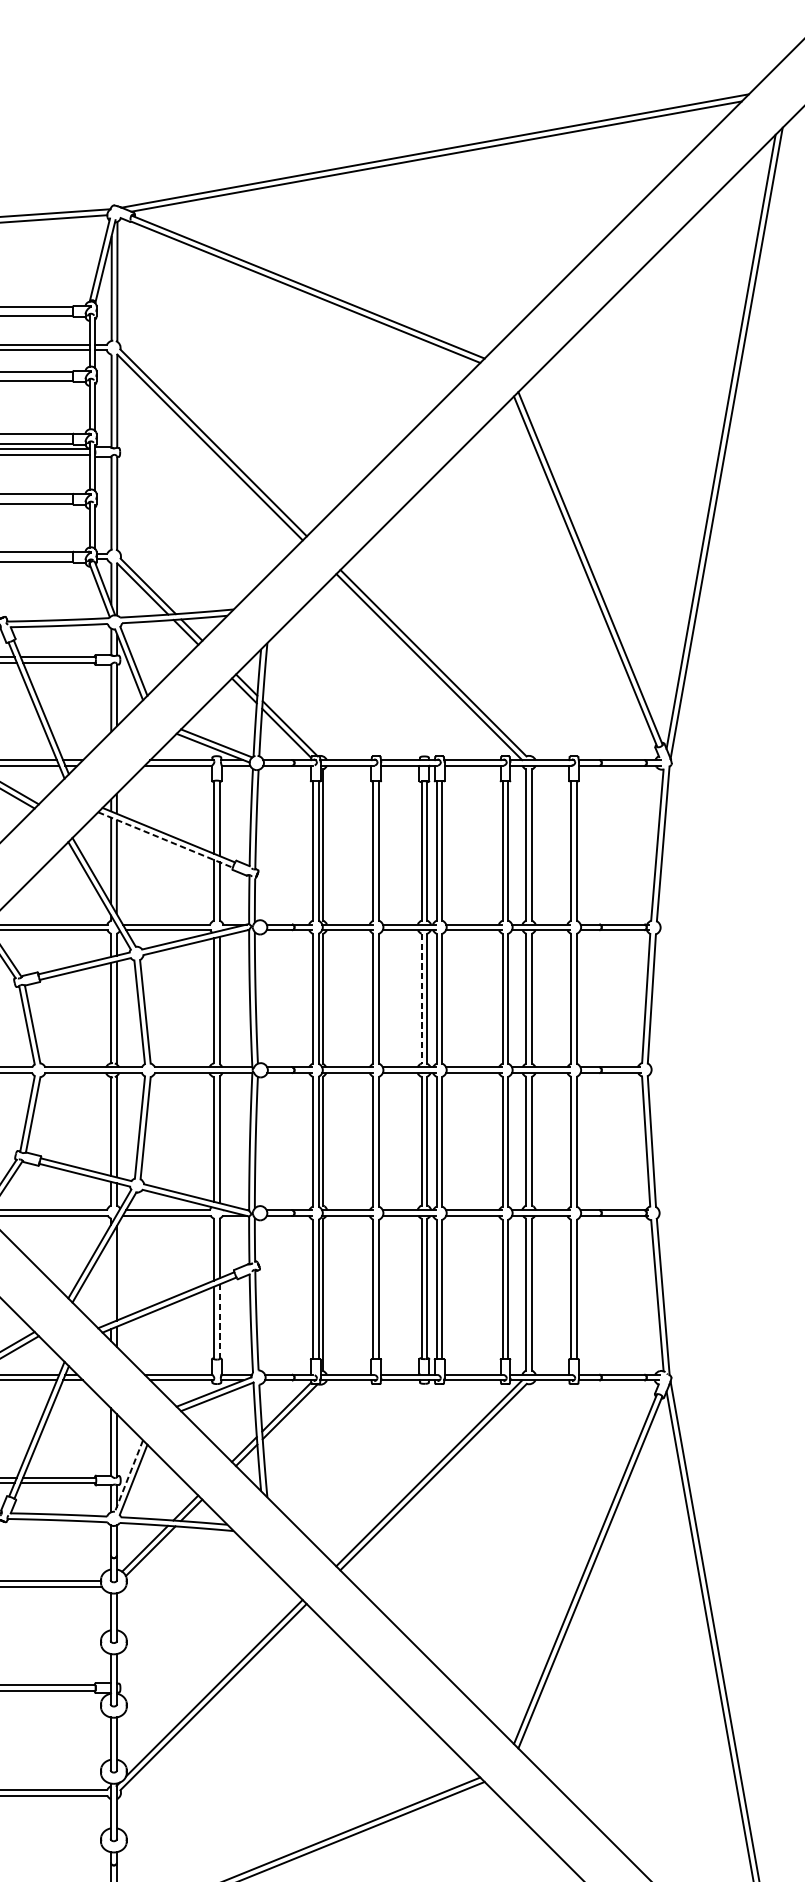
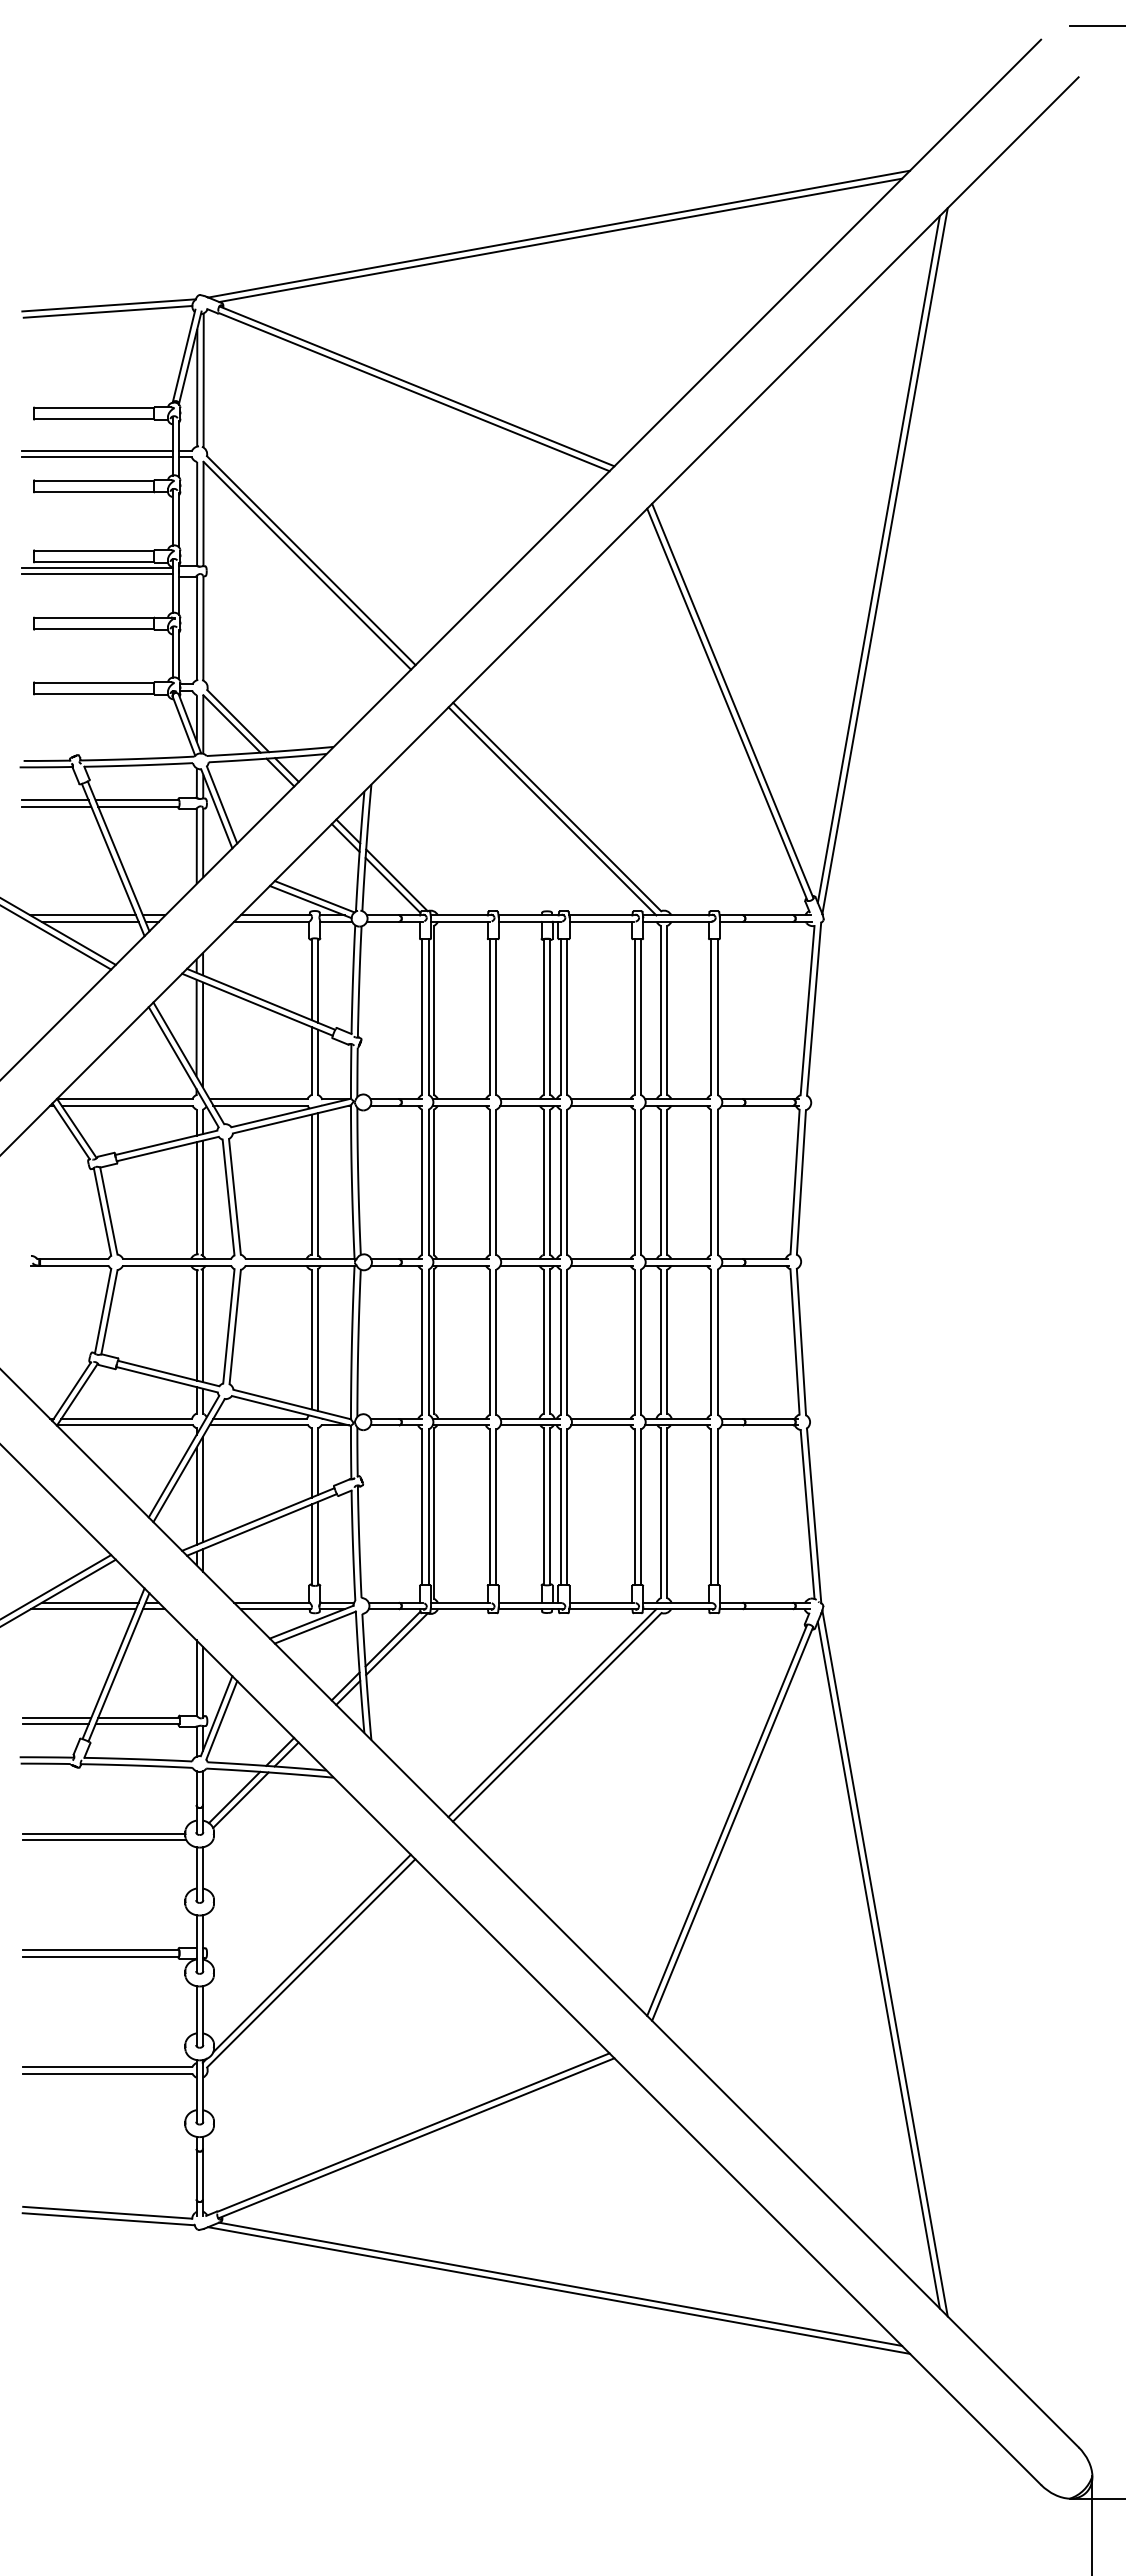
line: (165, 839) -> (257, 1004), dashed -> solid
line: (421, 998) -> (543, 1182), dashed -> solid
line: (111, 1278) -> (196, 1495), added
line: (220, 1321) -> (318, 1543), dashed -> solid
line: (128, 1476) -> (216, 1716), dashed -> solid

